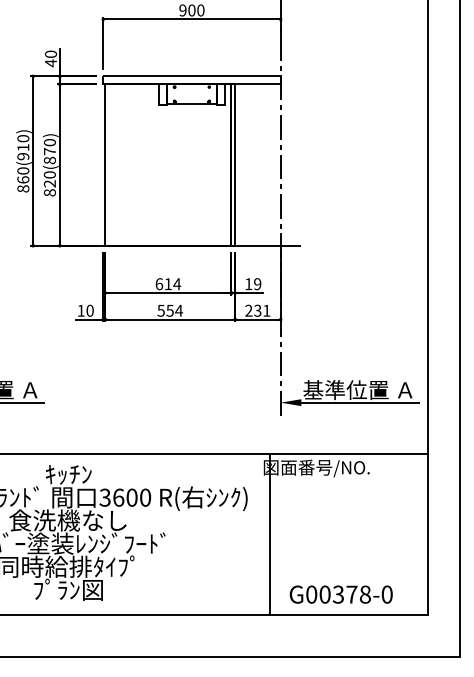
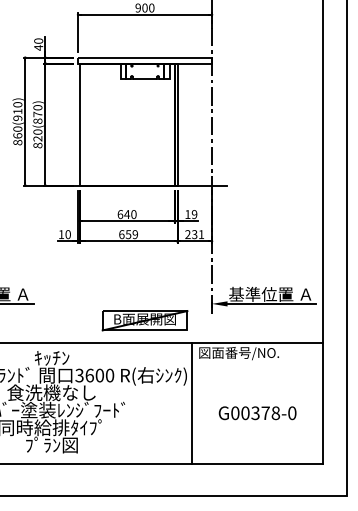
text: (172, 284) -> (130, 214), 614 -> 640
text: (170, 310) -> (128, 234), 554 -> 659
part: (191, 424) -> (144, 320), added
line: (270, 534) -> (192, 403), moved
text: (340, 594) -> (257, 413), moved

